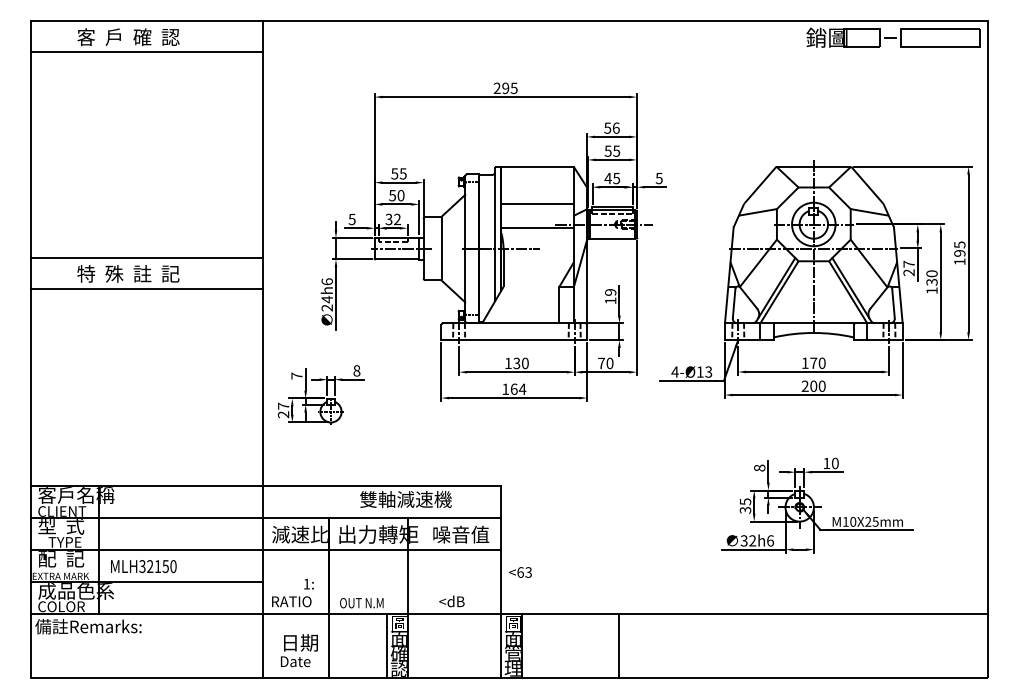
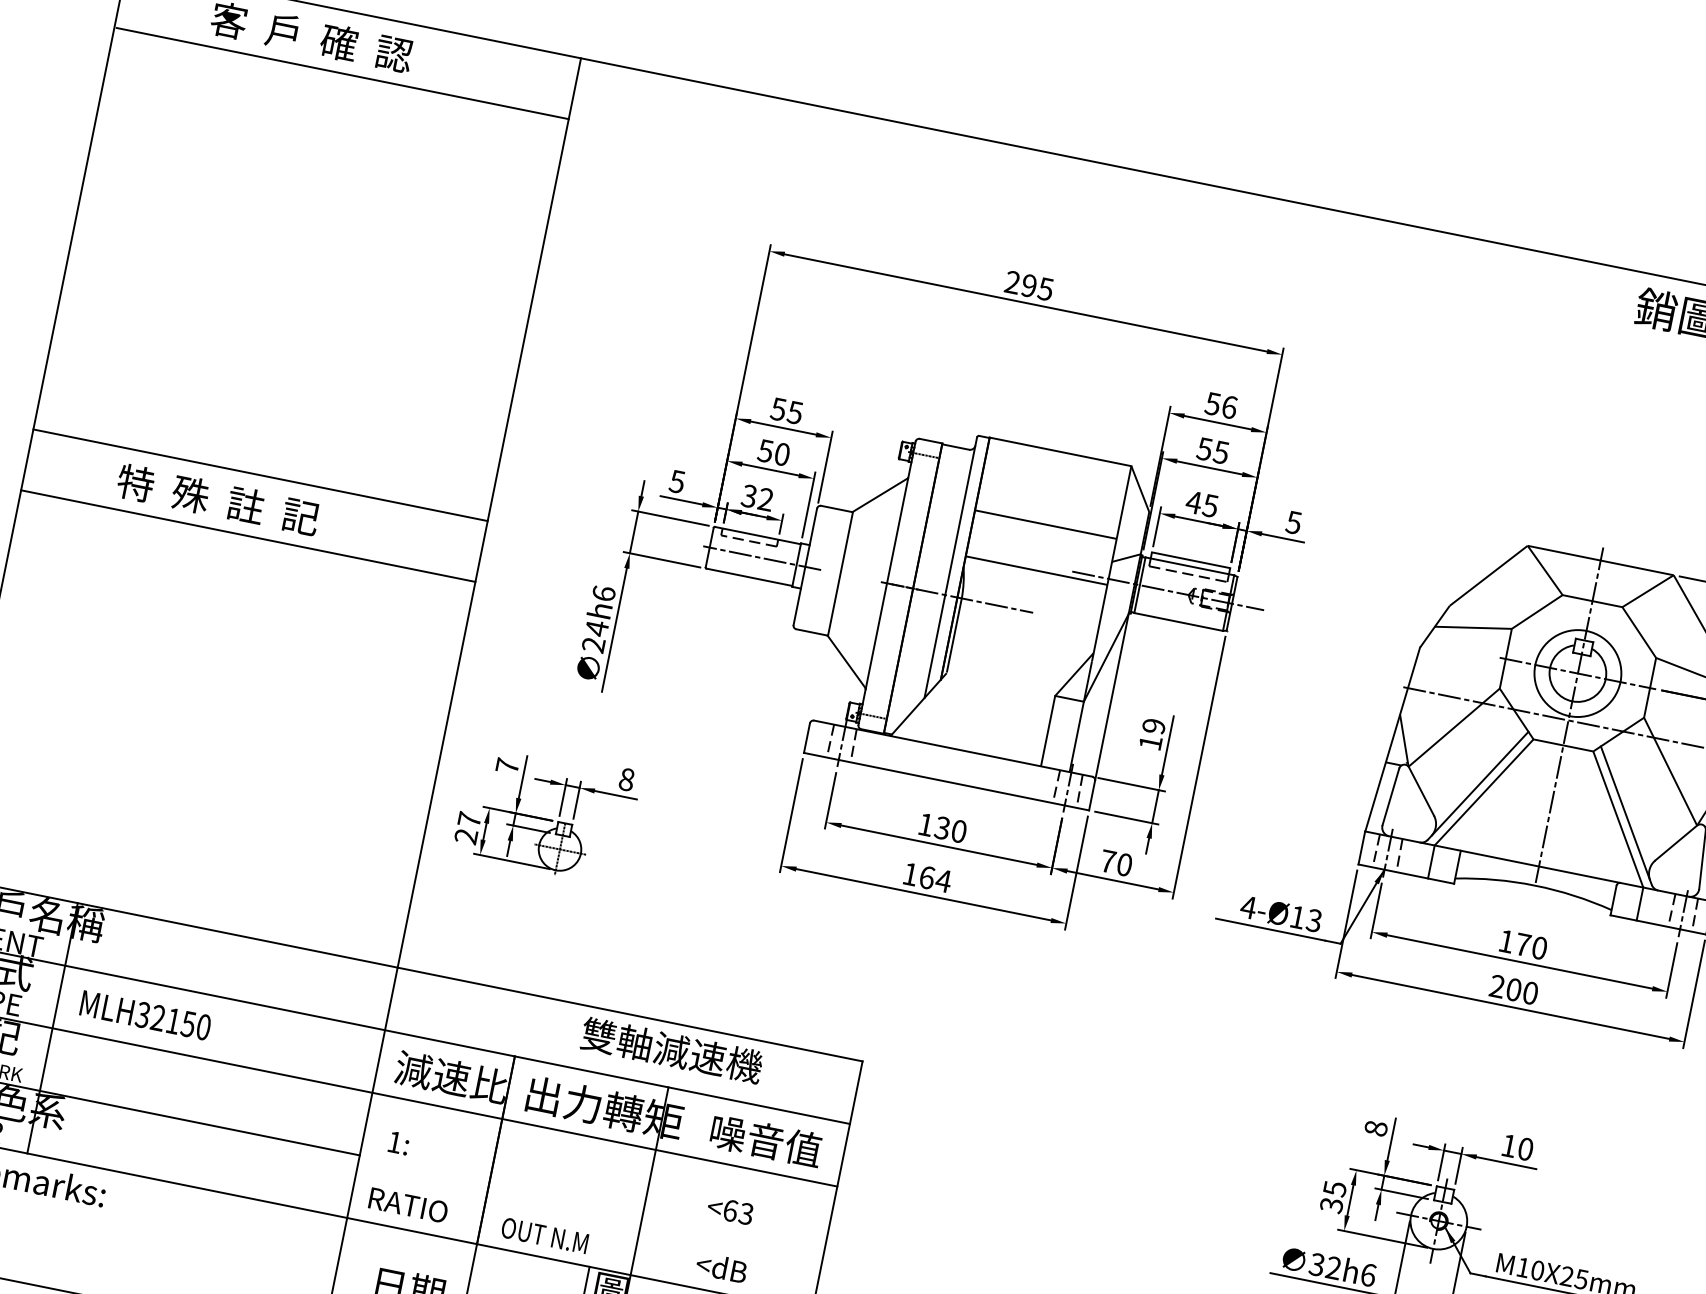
text: (143, 566) -> (145, 1015), moved
text: (520, 572) -> (730, 1210), moved
text: (308, 583) -> (398, 1141), moved

